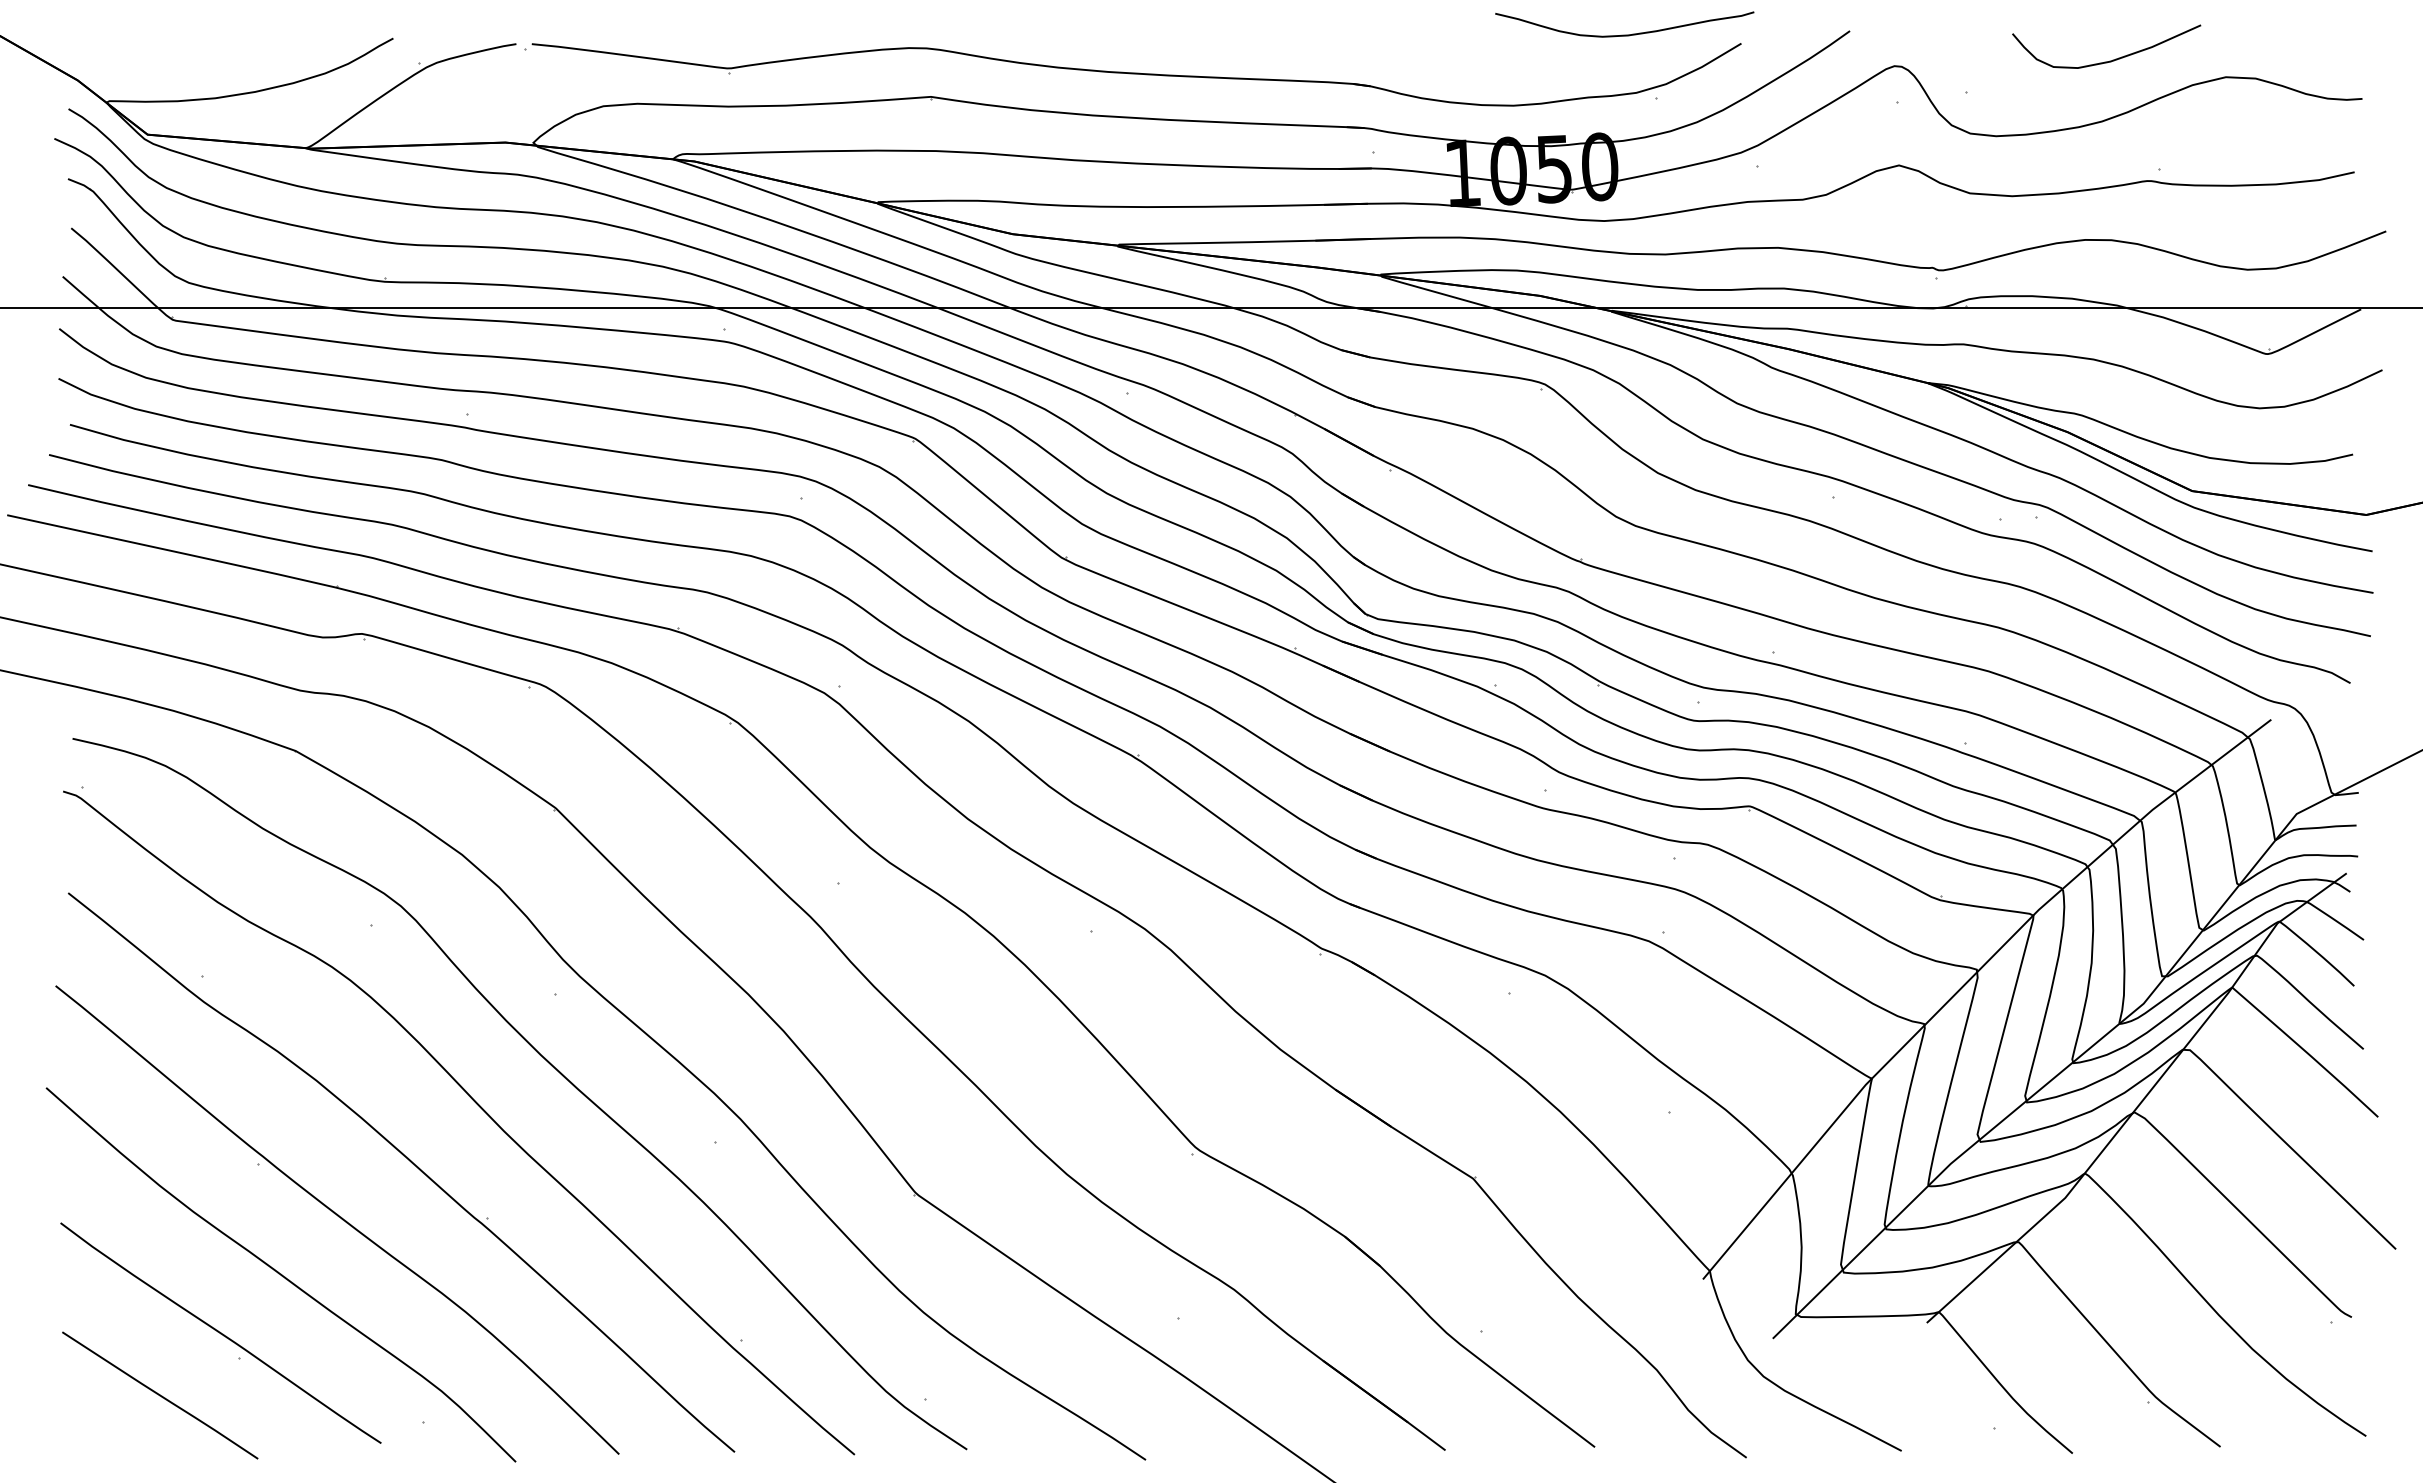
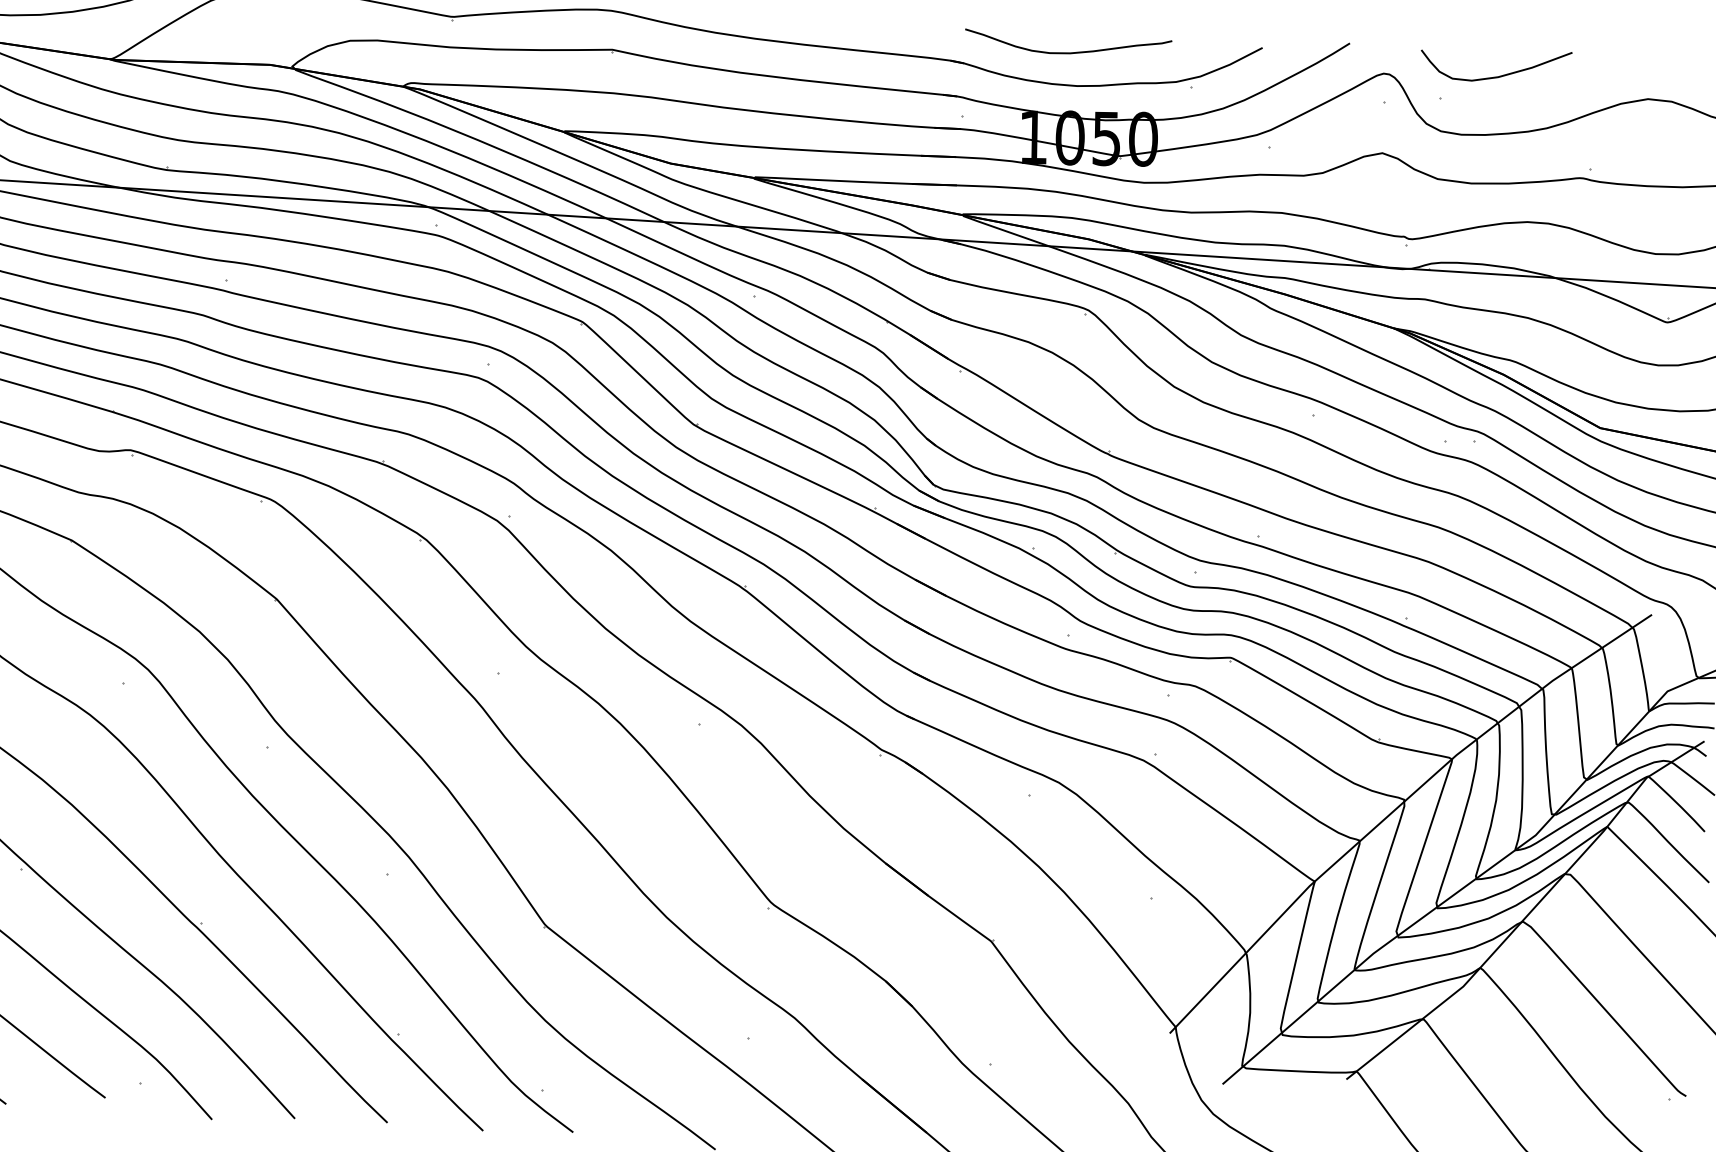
curve: (1624, 34) -> (1067, 52), moved
curve: (2112, 59) -> (1499, 75), moved

